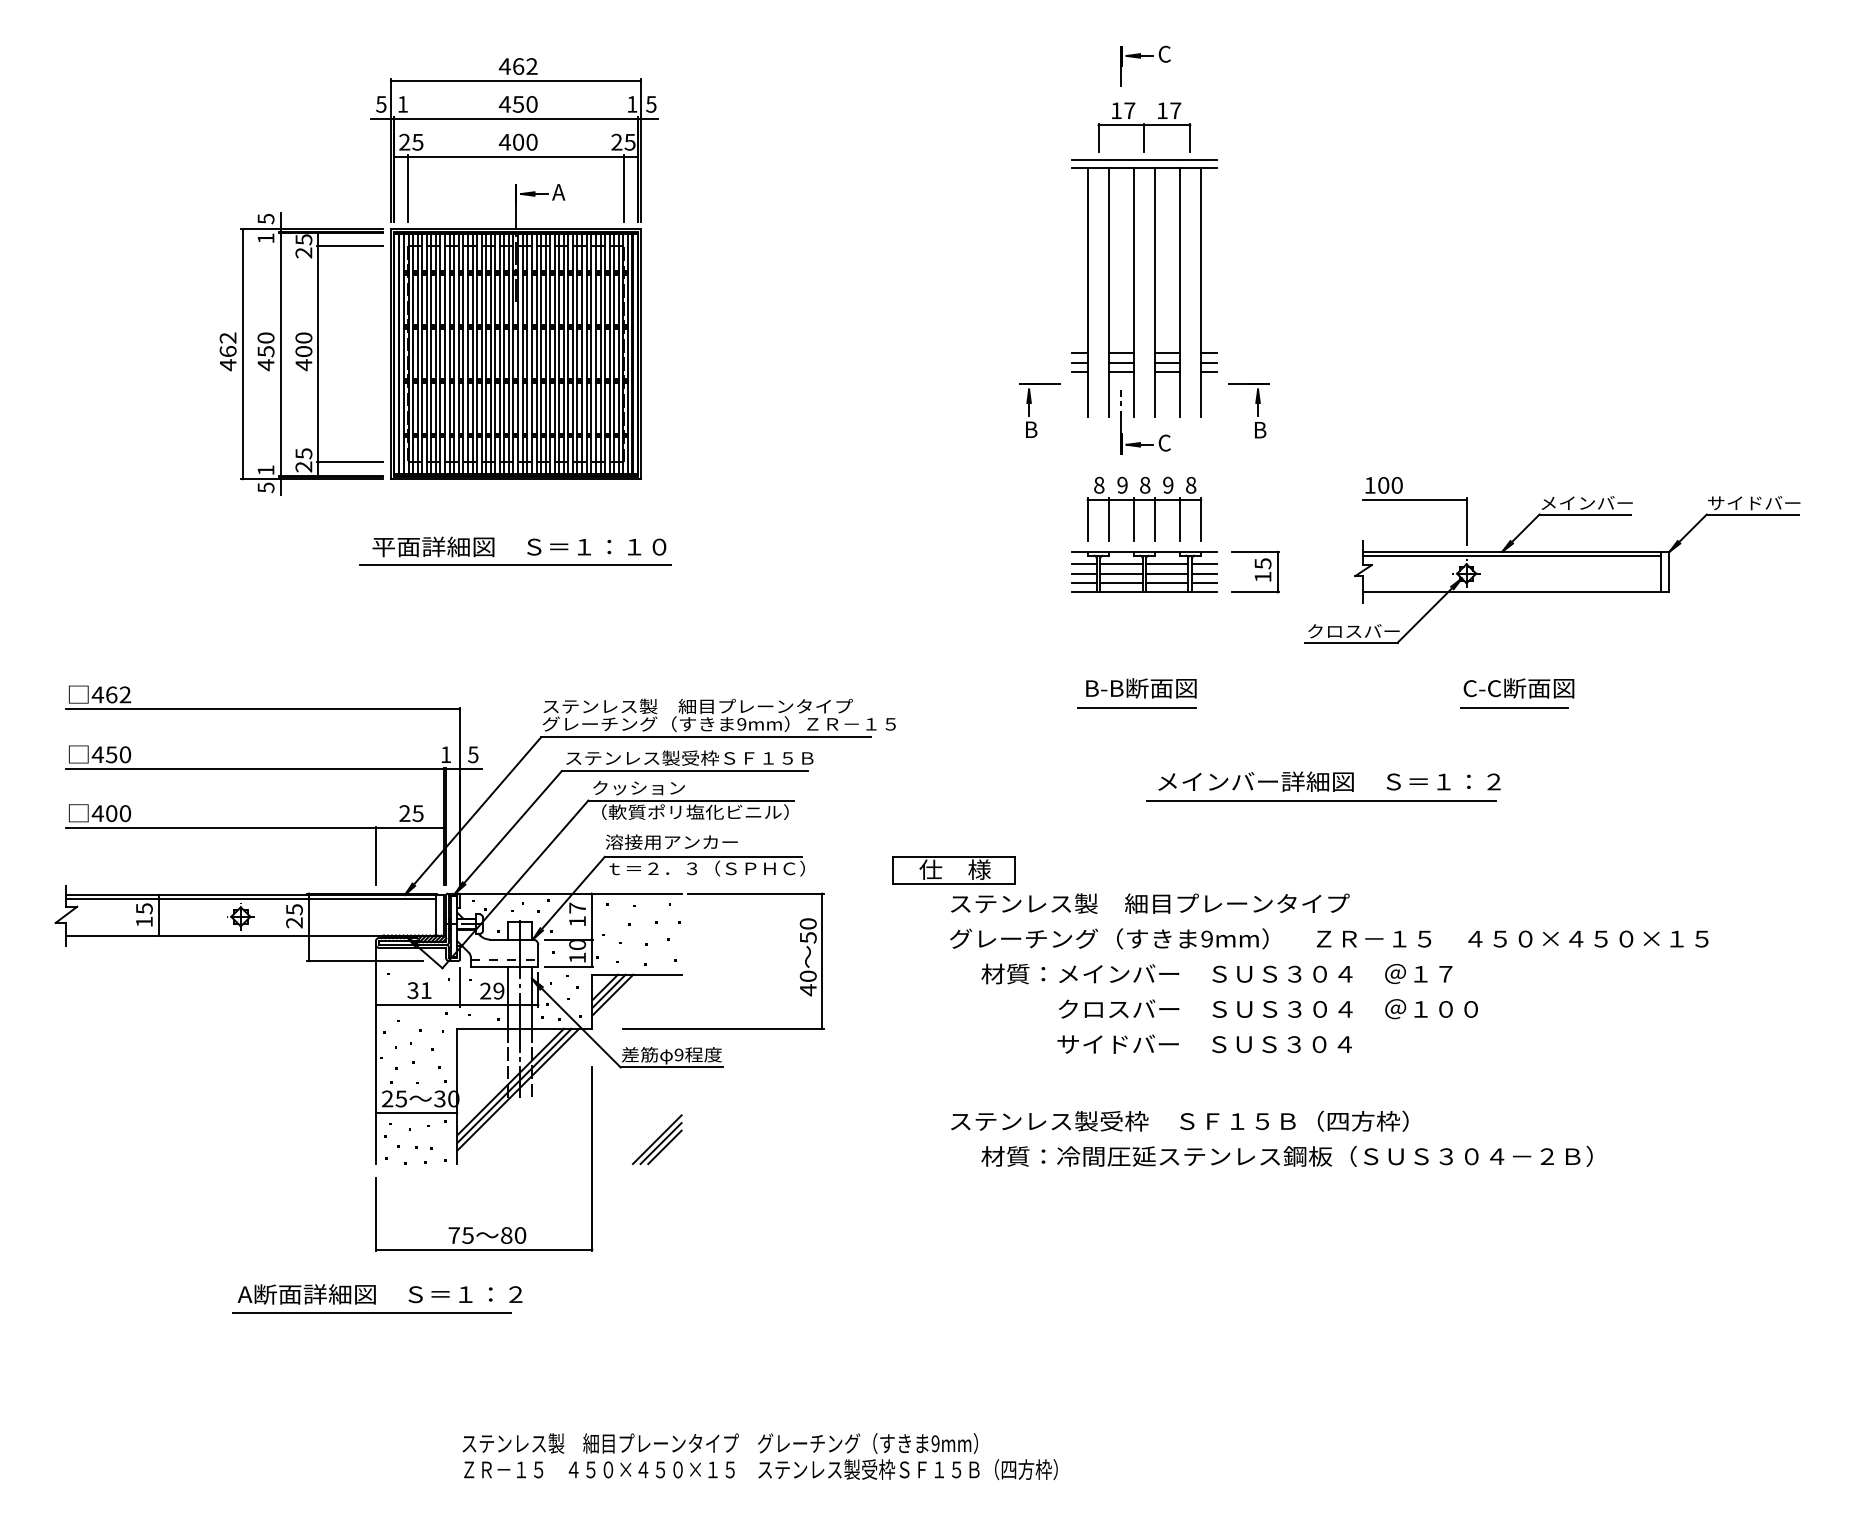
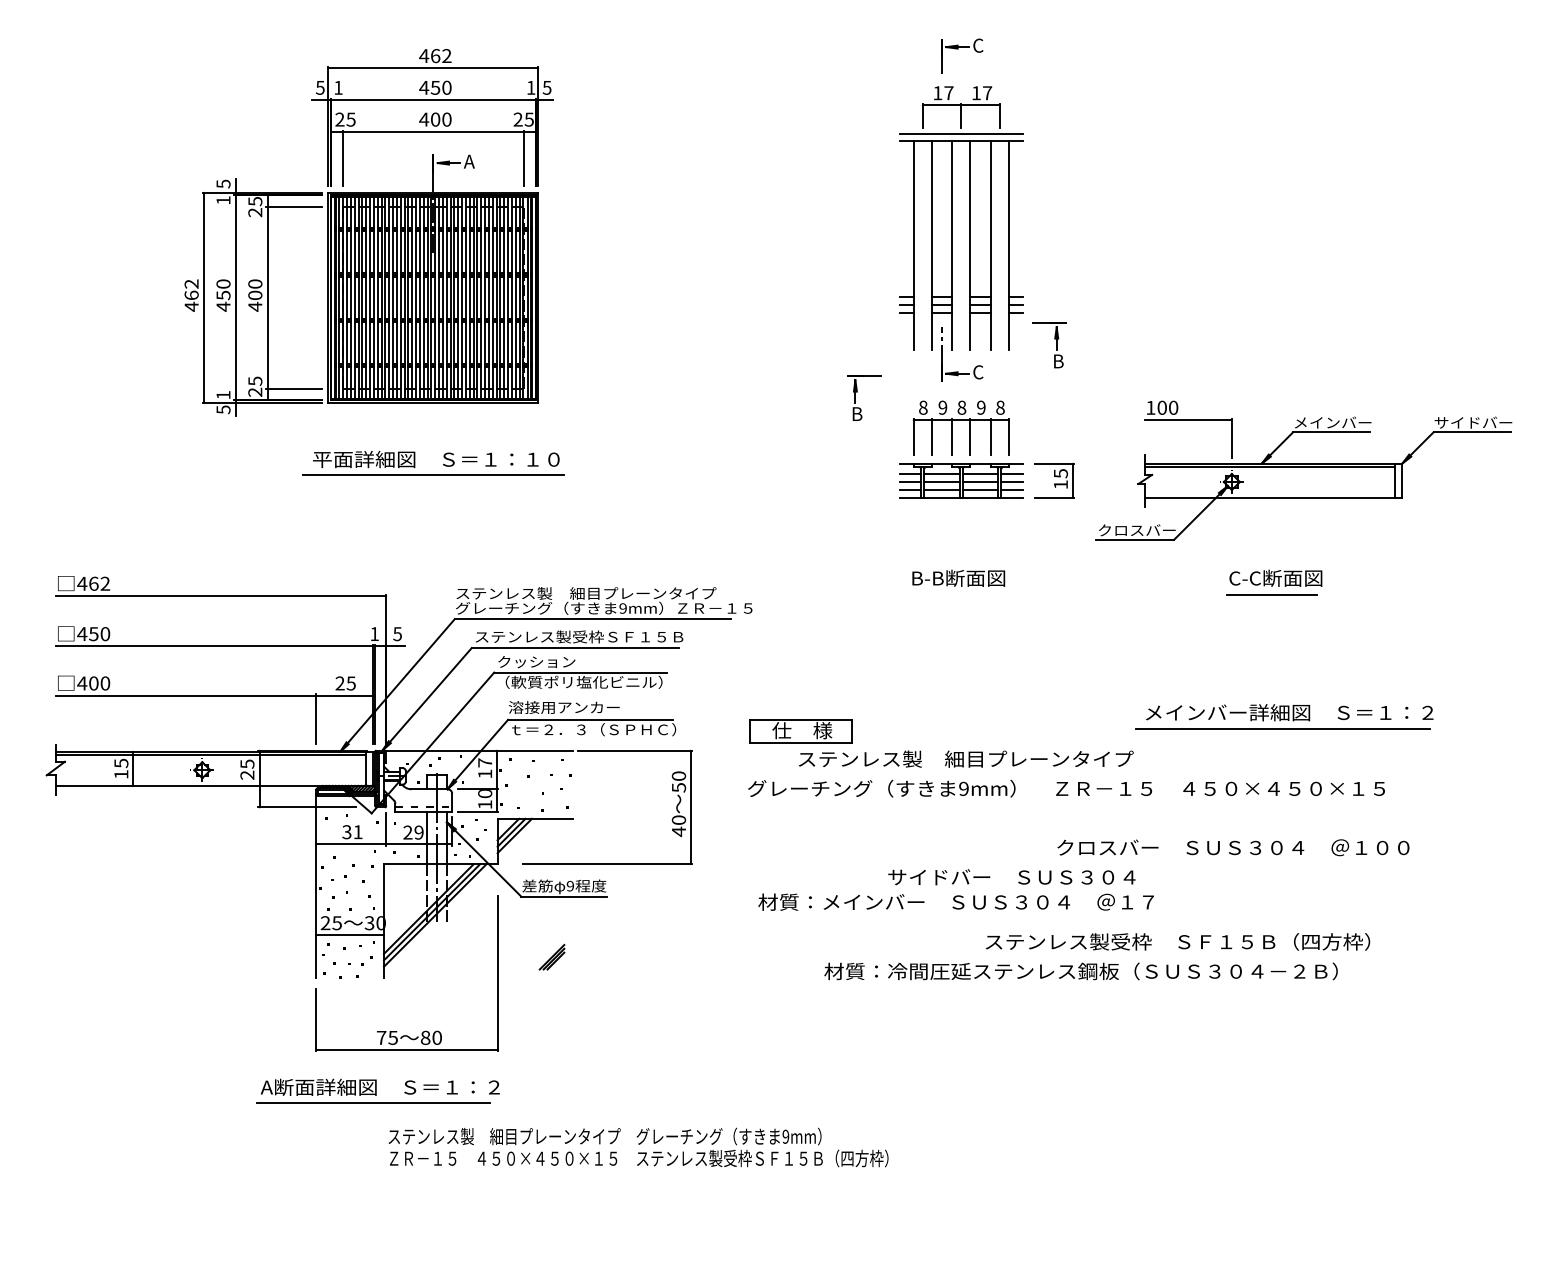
part: (1031, 404) -> (857, 392), moved
line: (1136, 707) -> (954, 594), removed
part: (1323, 786) -> (1284, 716), moved
text: (1329, 938) -> (1066, 788), moved
text: (1216, 973) -> (955, 901), moved
text: (1268, 1008) -> (1233, 847), moved
text: (1179, 1120) -> (1177, 941), moved
part: (656, 1138) -> (551, 956), size x0.6
part: (376, 1298) -> (377, 1090), moved
text: (760, 1456) -> (638, 1147), moved

